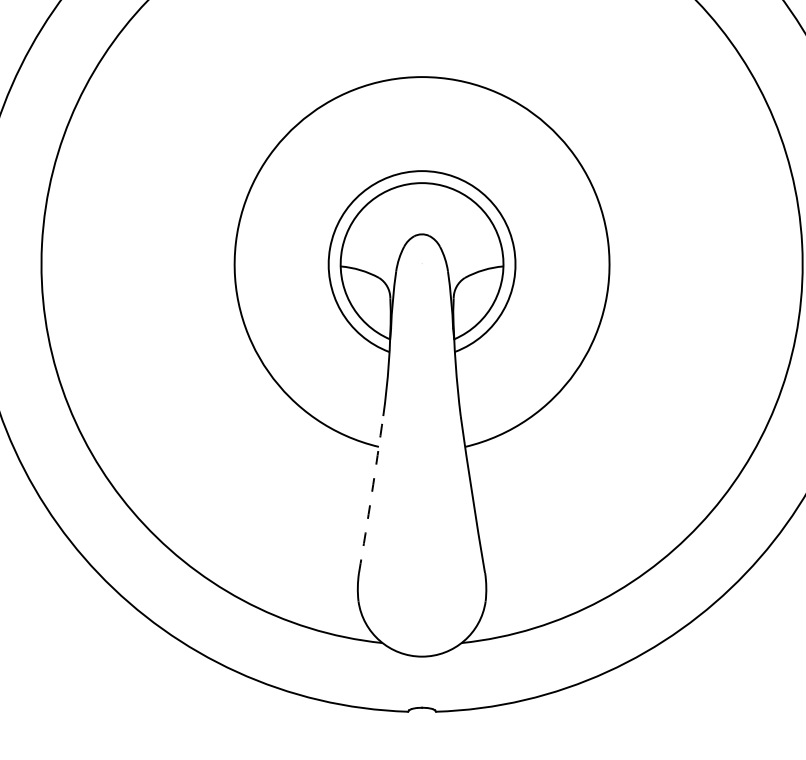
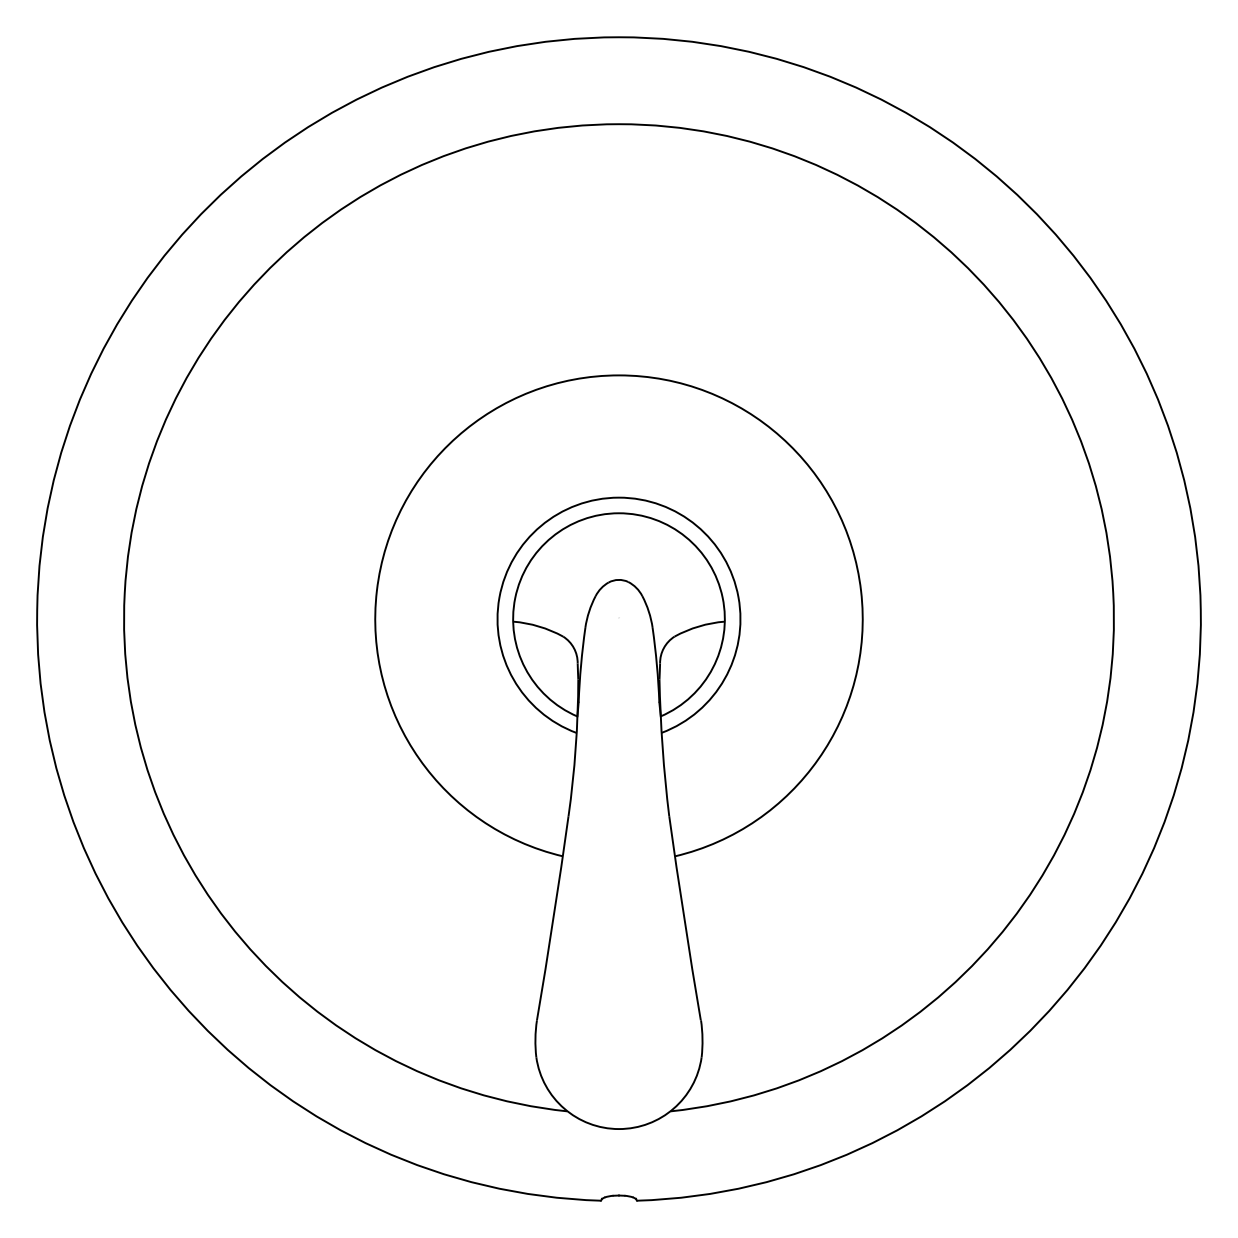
arc: (371, 494) -> (553, 918), dashed -> solid

